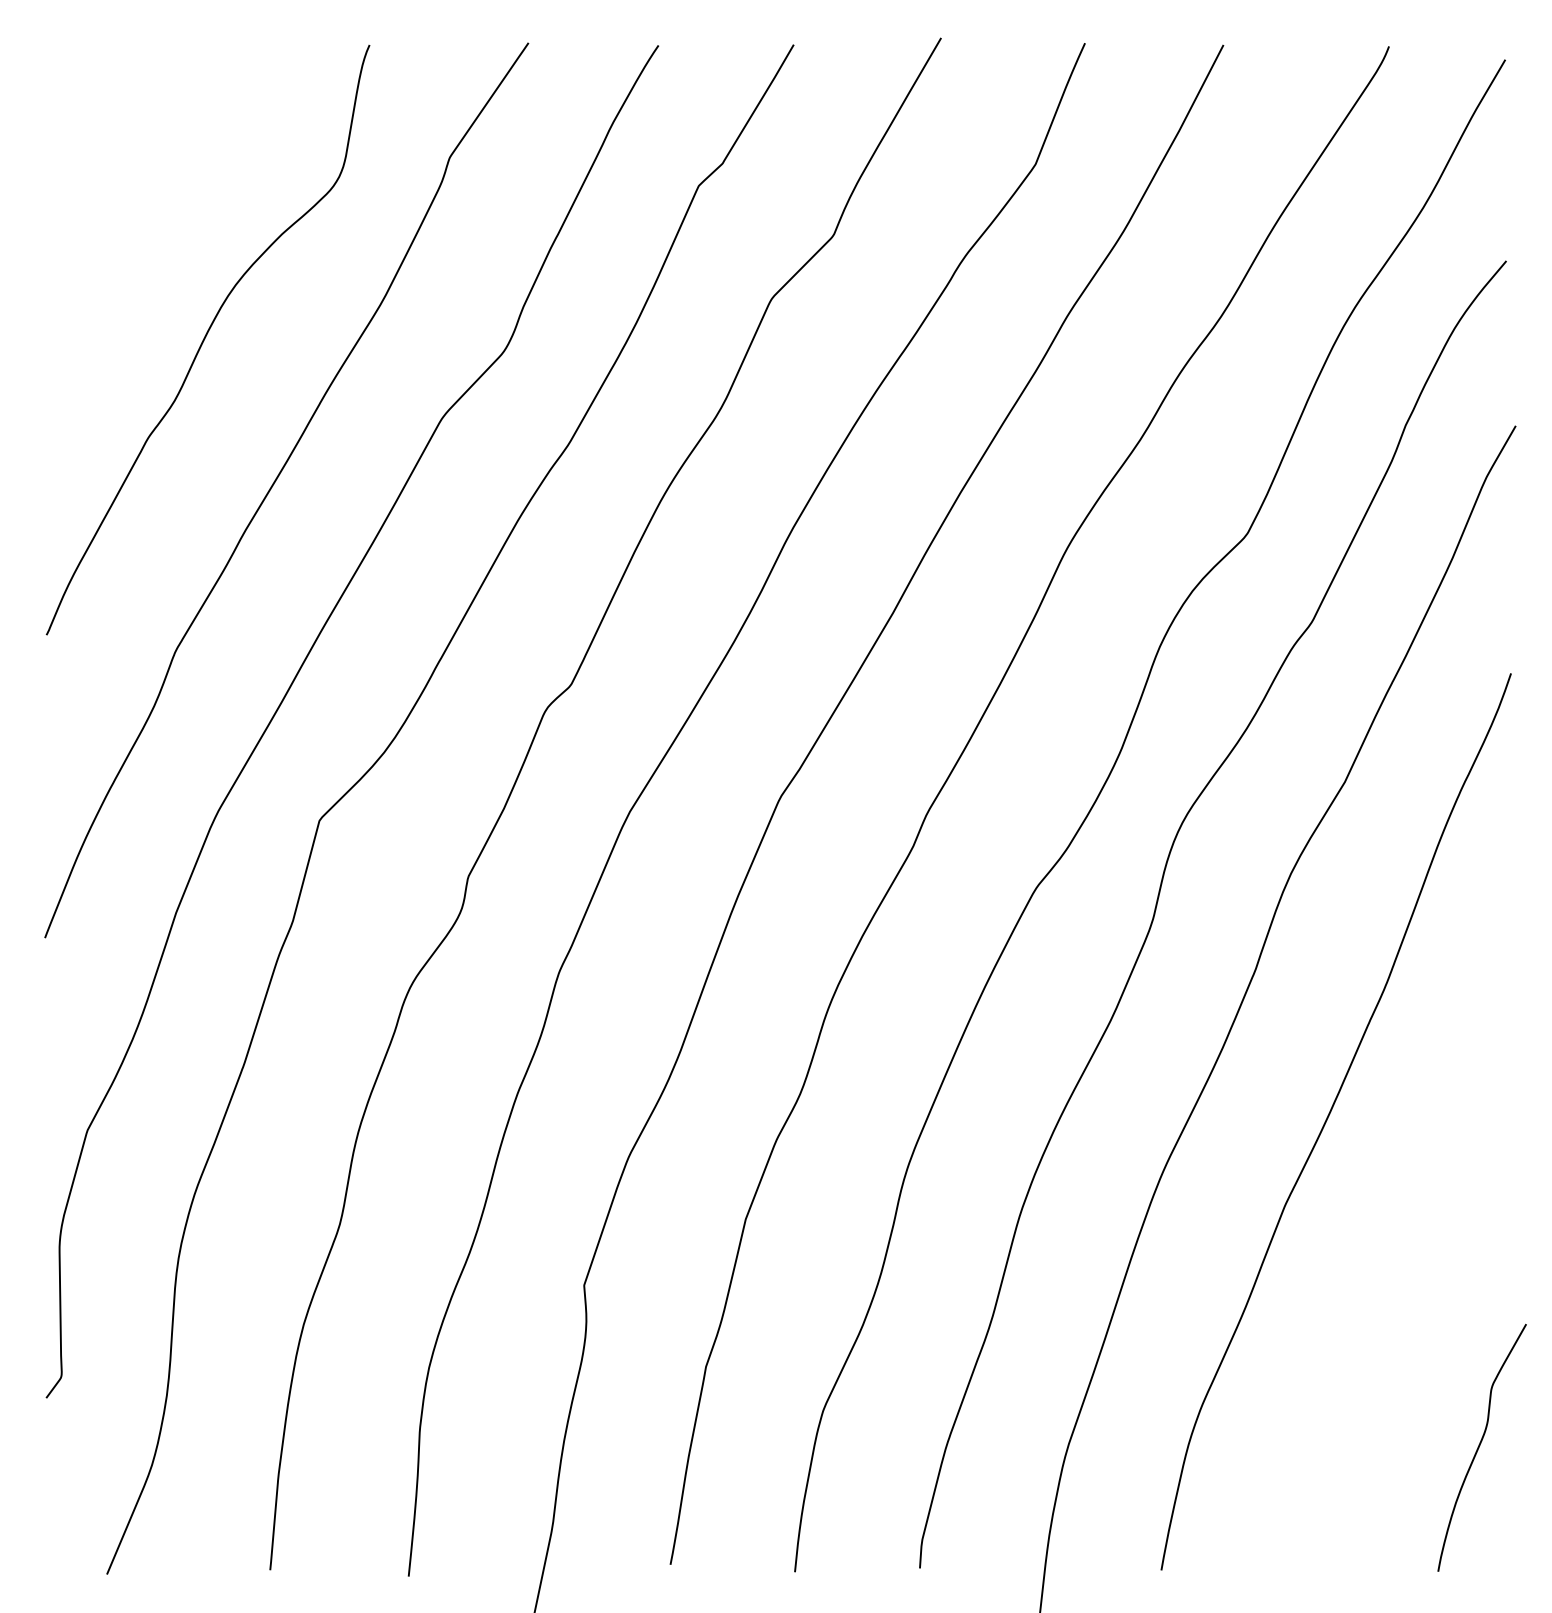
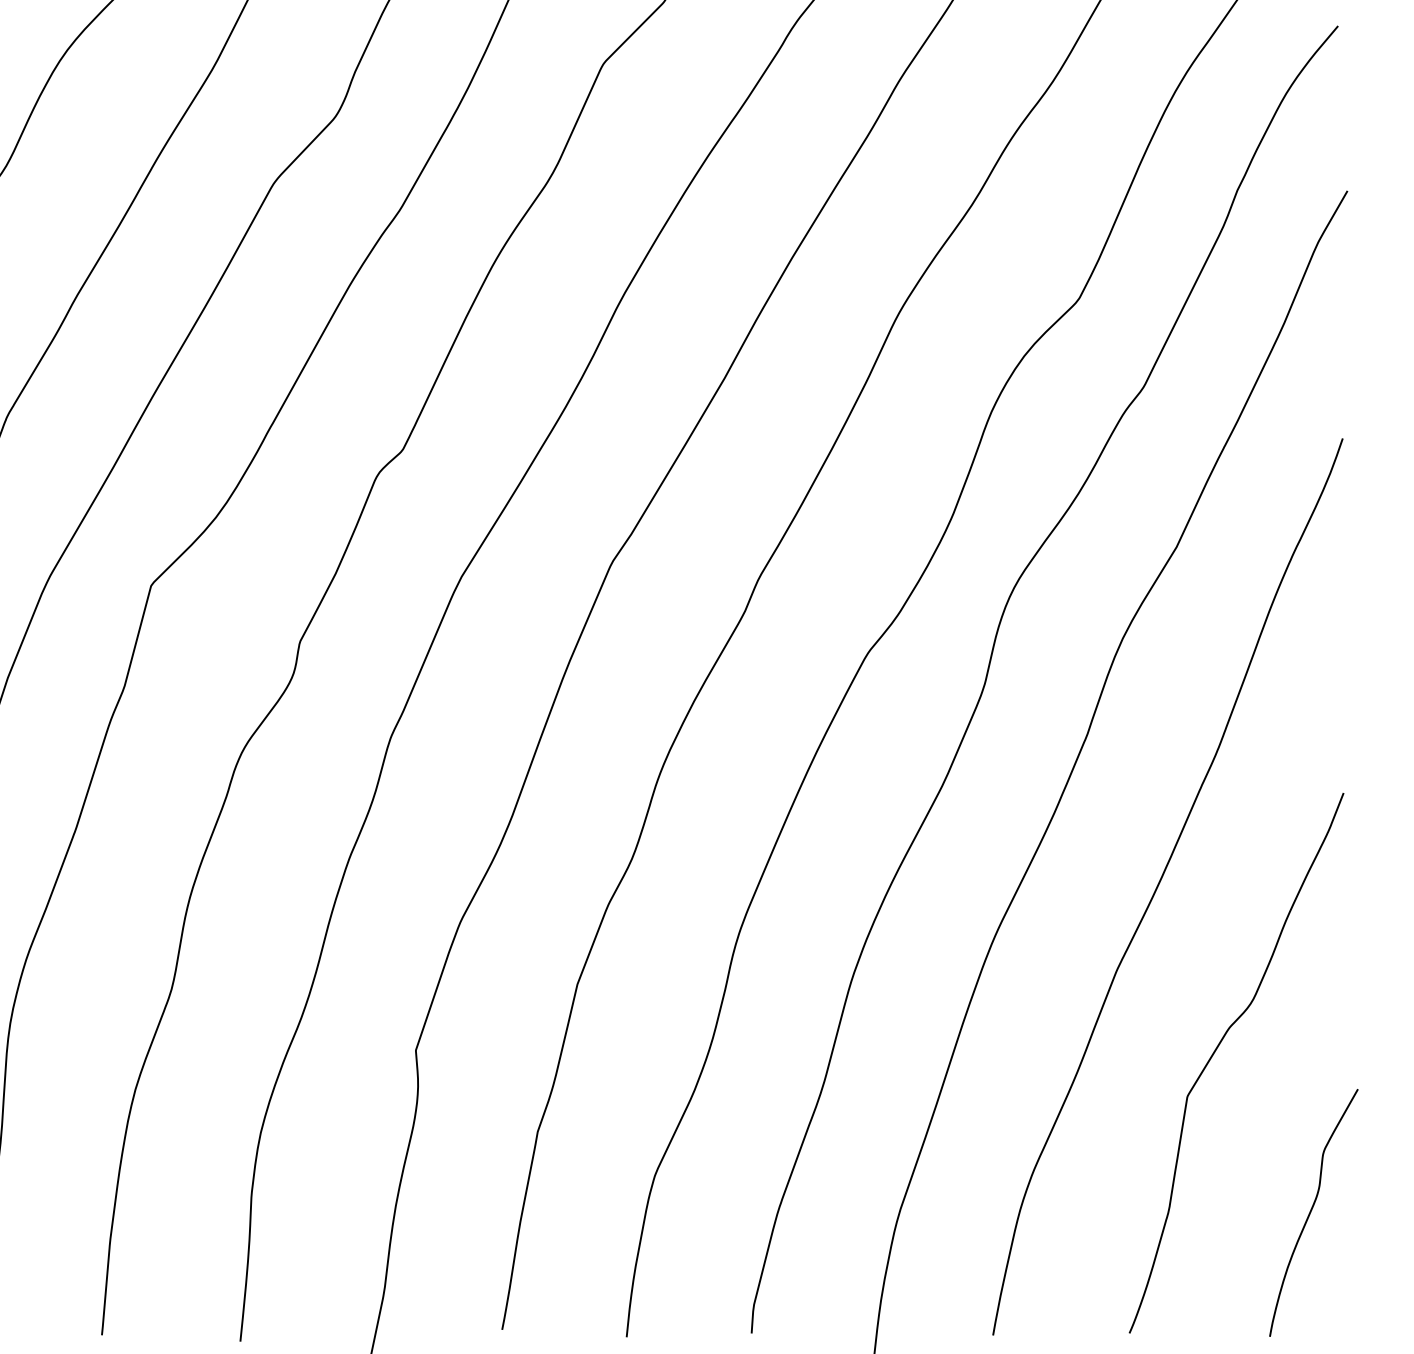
curve: (1384, 1286) -> (1216, 1051), added

